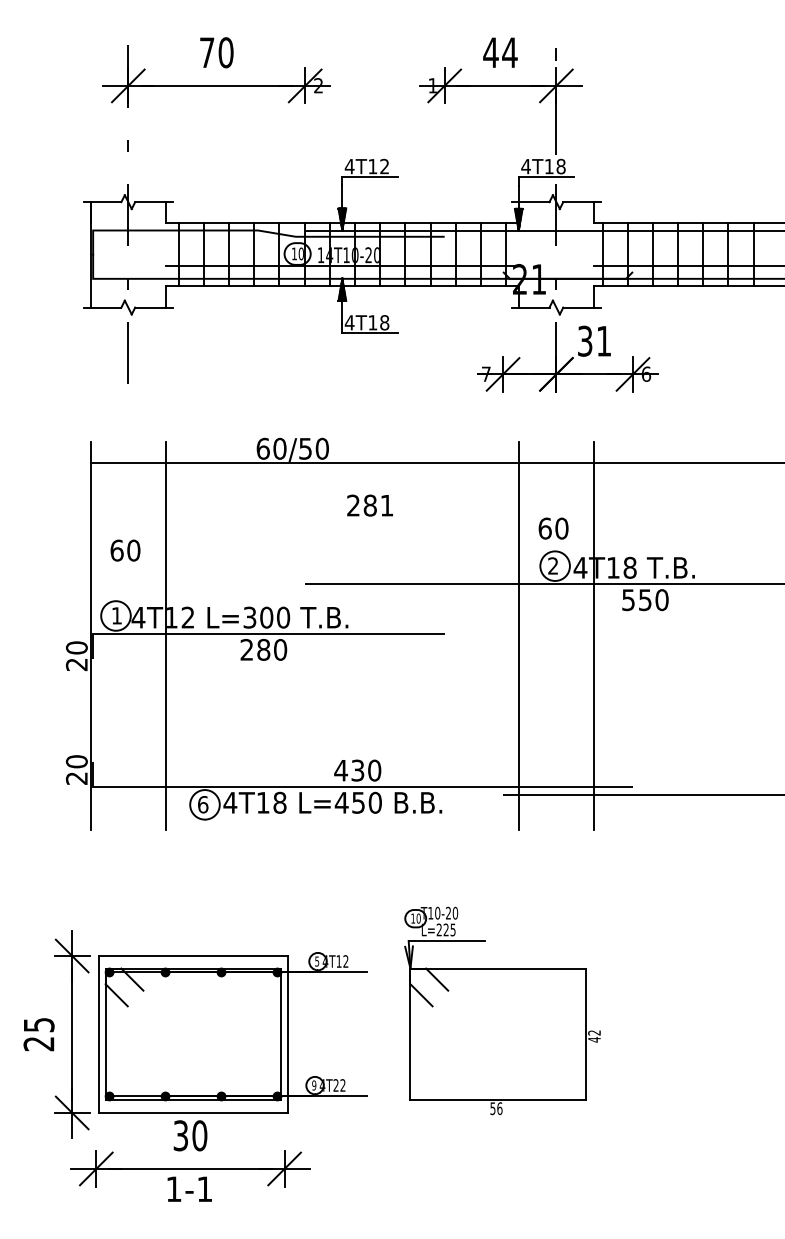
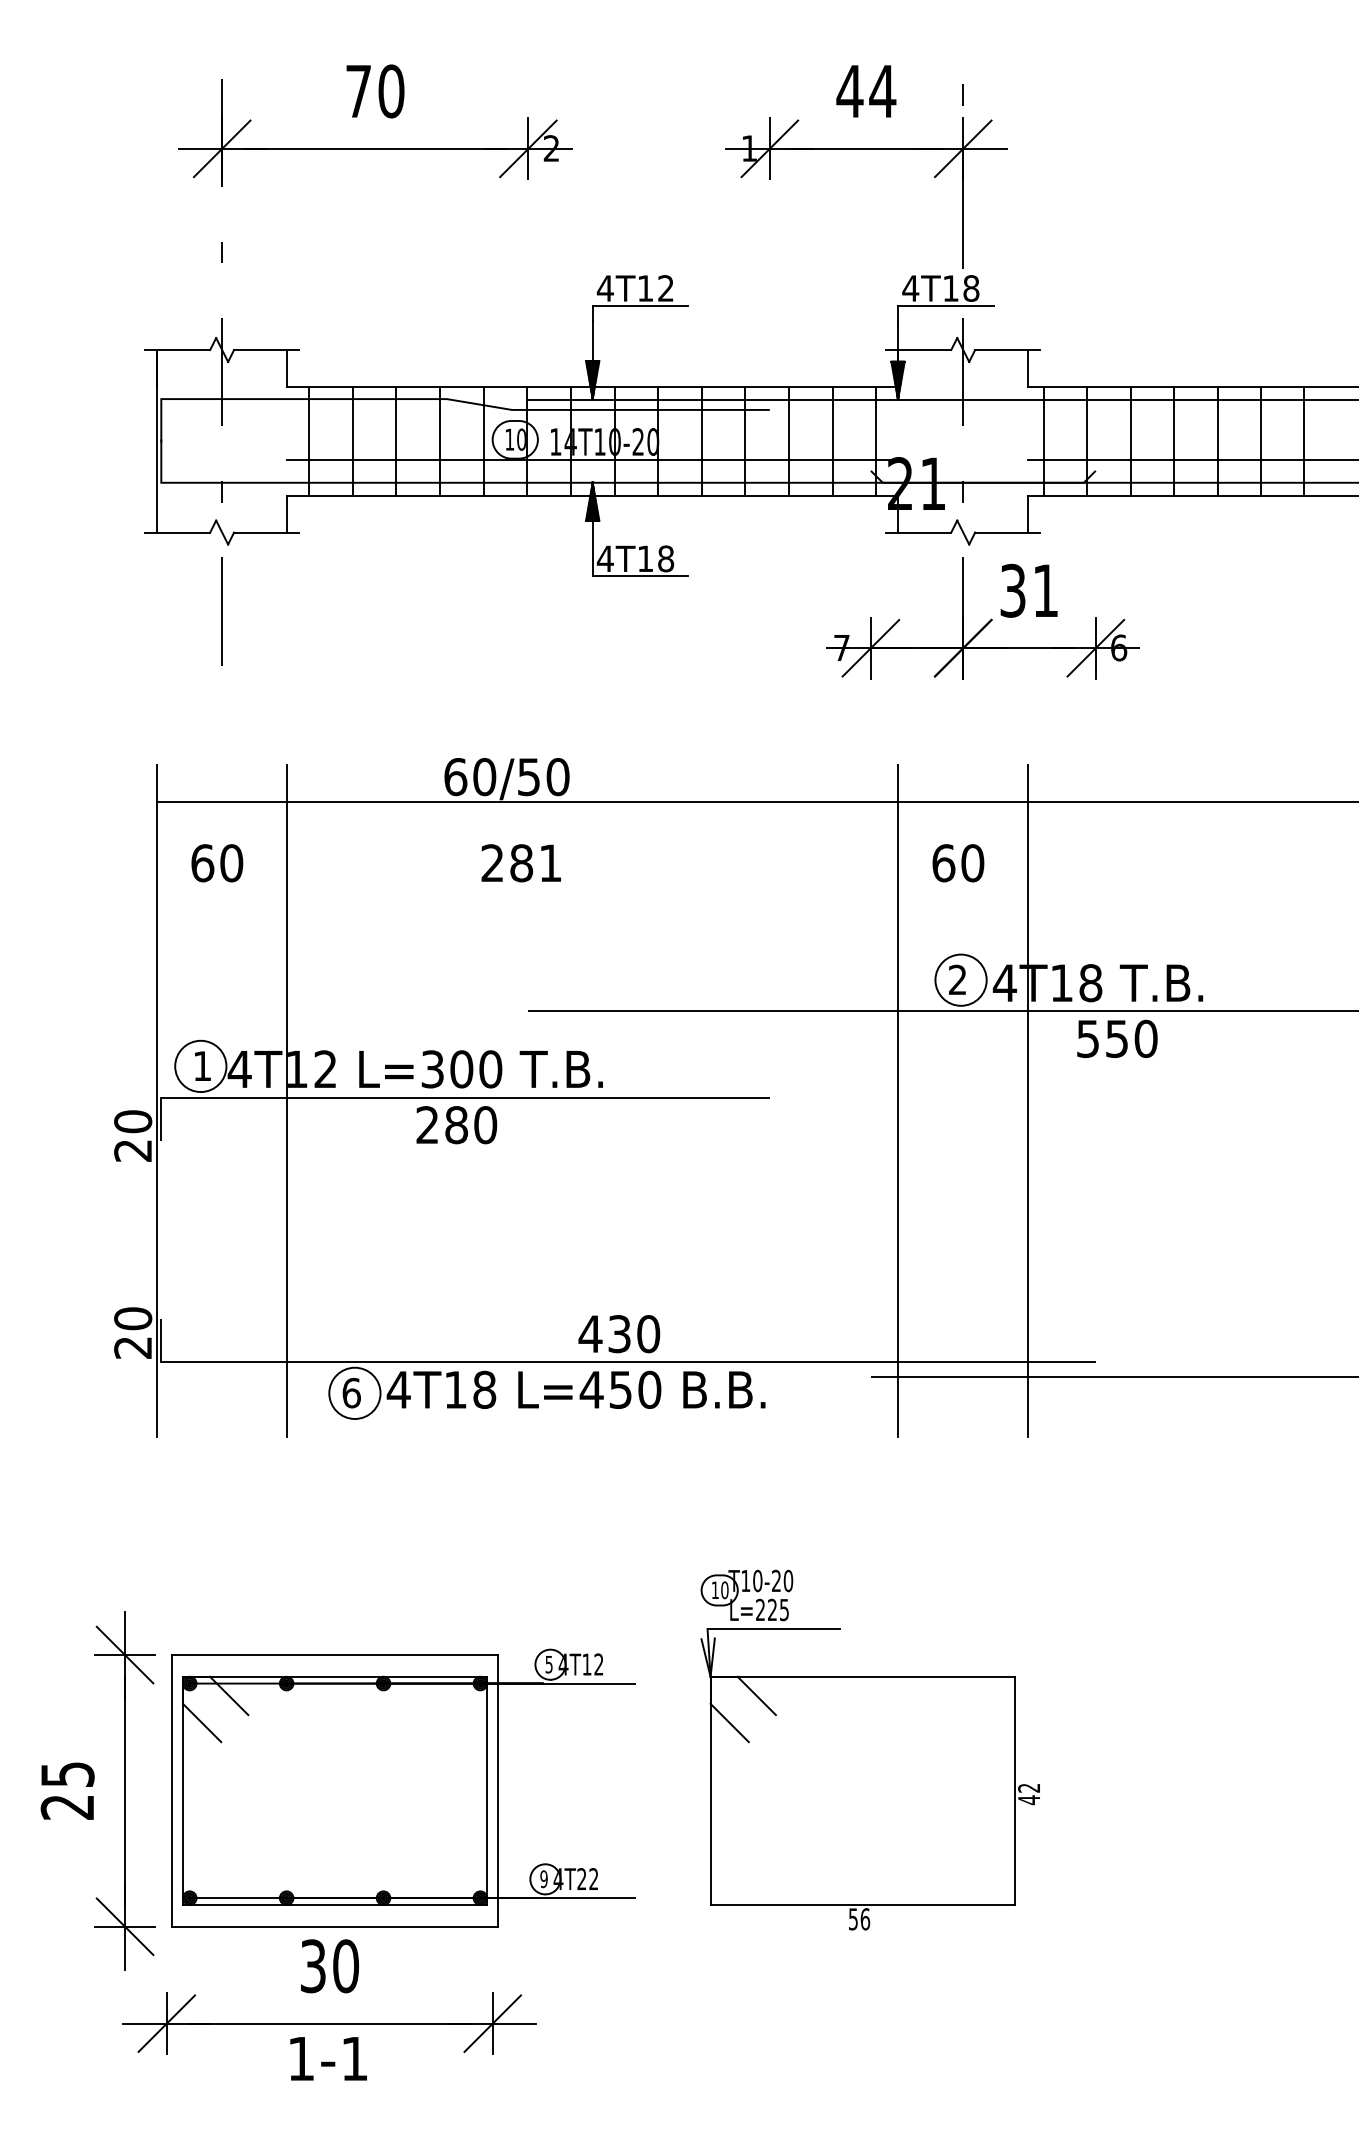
text: (369, 505) -> (520, 863), moved
text: (553, 528) -> (958, 863), moved
text: (125, 550) -> (217, 863), moved

